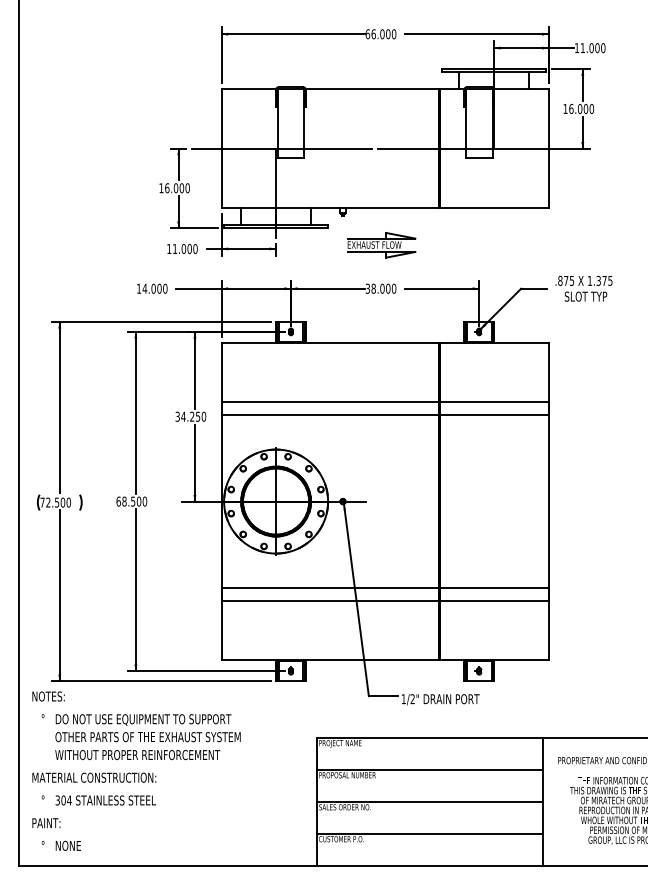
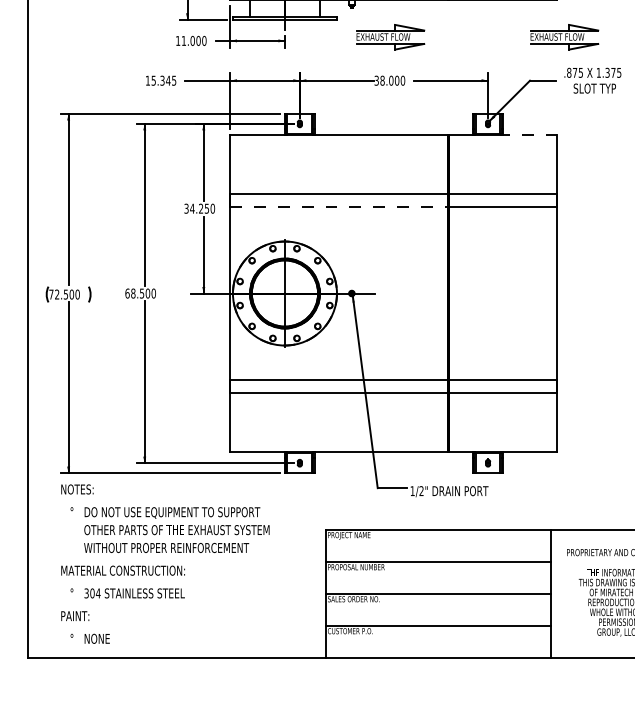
part: (555, 245) -> (564, 37), added
text: (154, 288) -> (163, 80), 14.000 -> 15.345
line: (520, 343) -> (529, 135), solid -> dashed
line: (330, 414) -> (339, 206), solid -> dashed
text: (136, 770) -> (165, 563), moved

